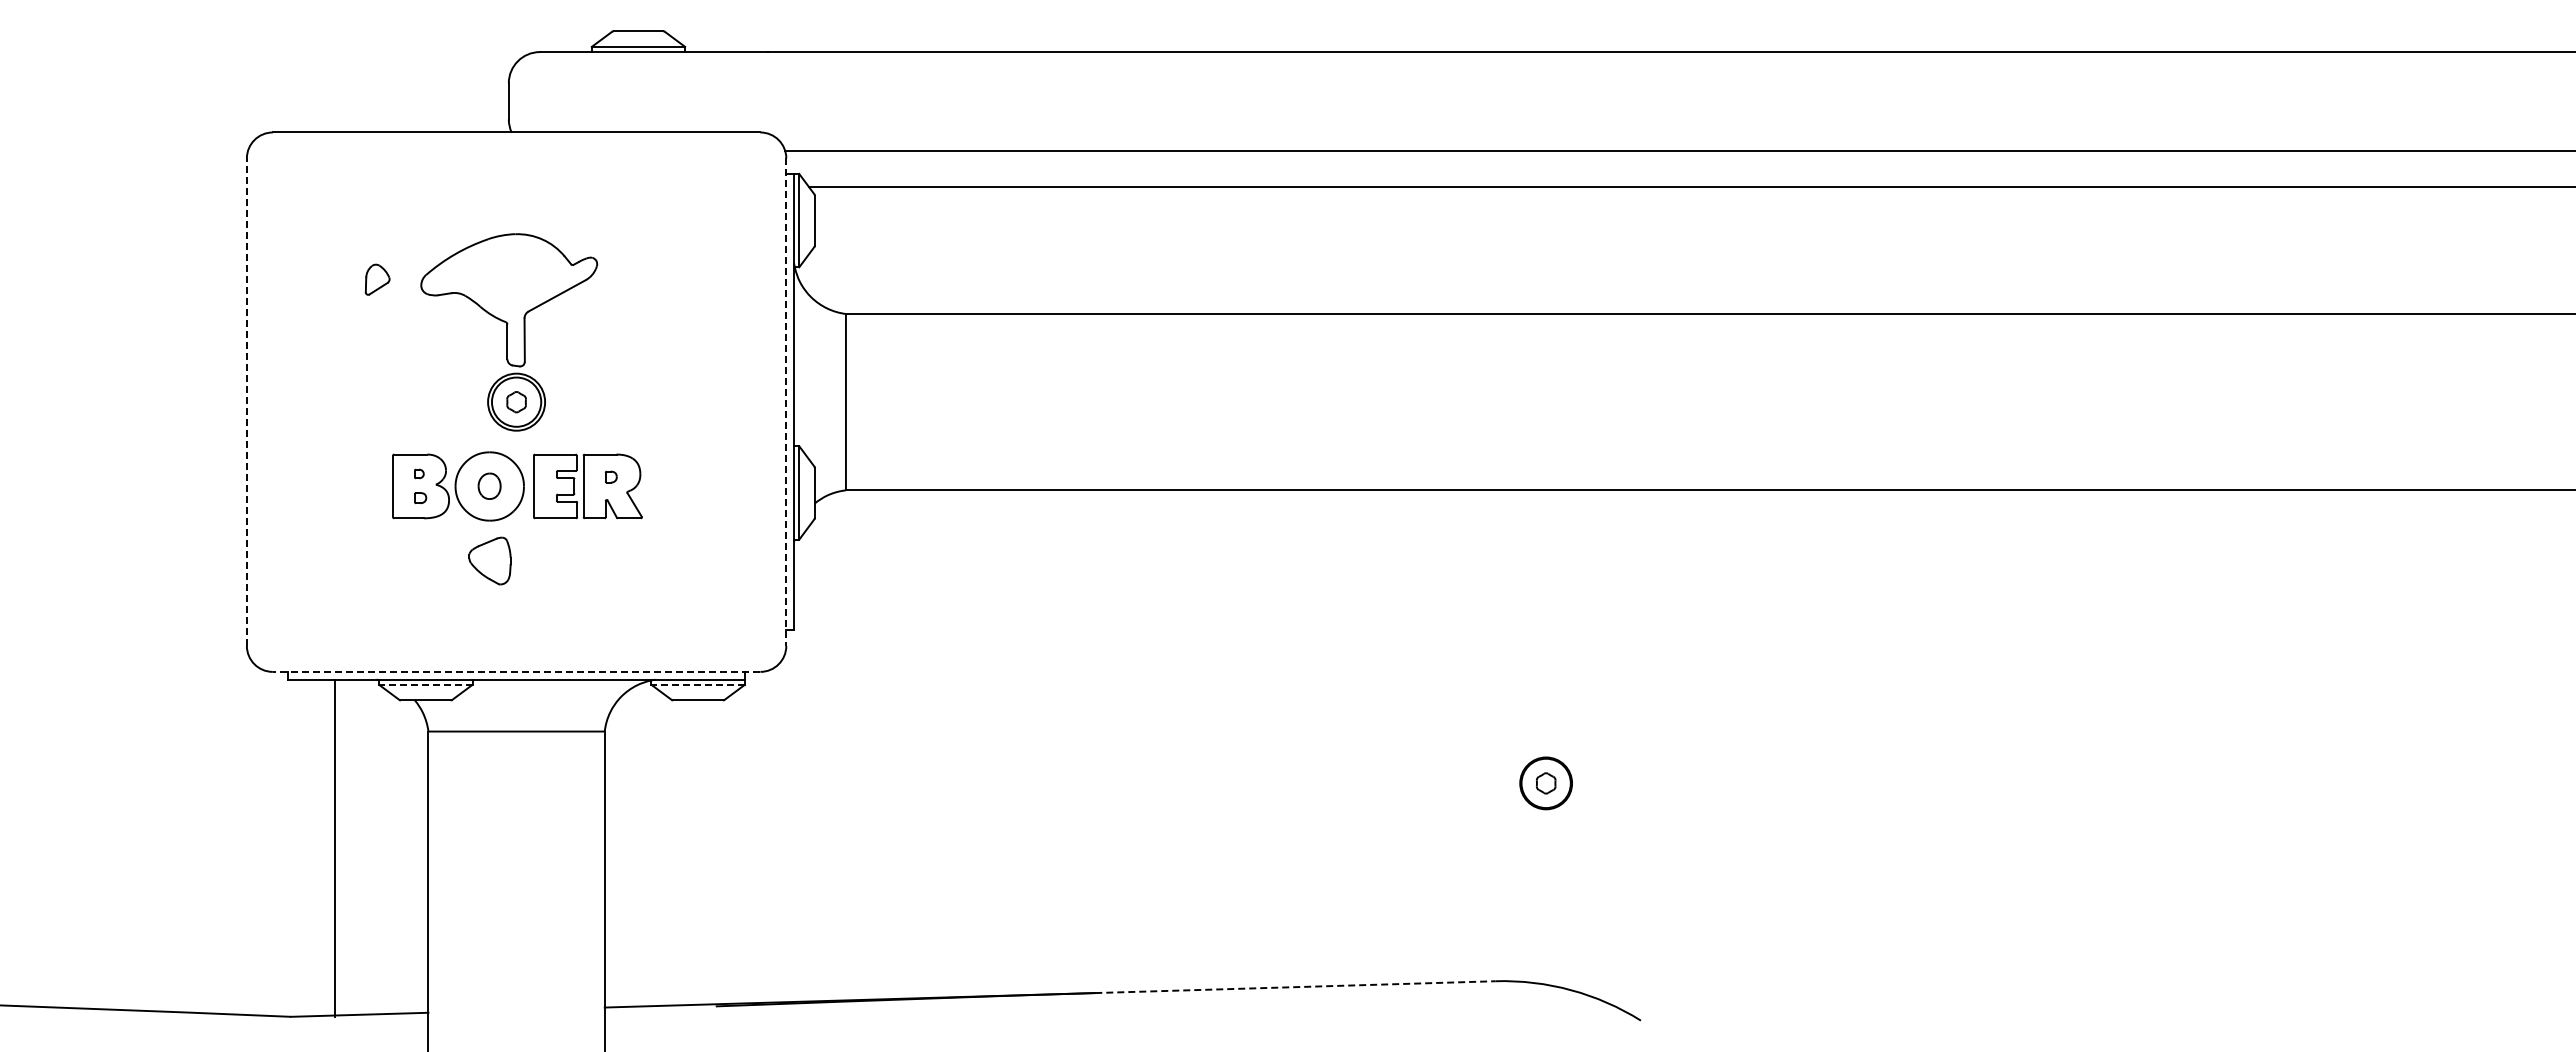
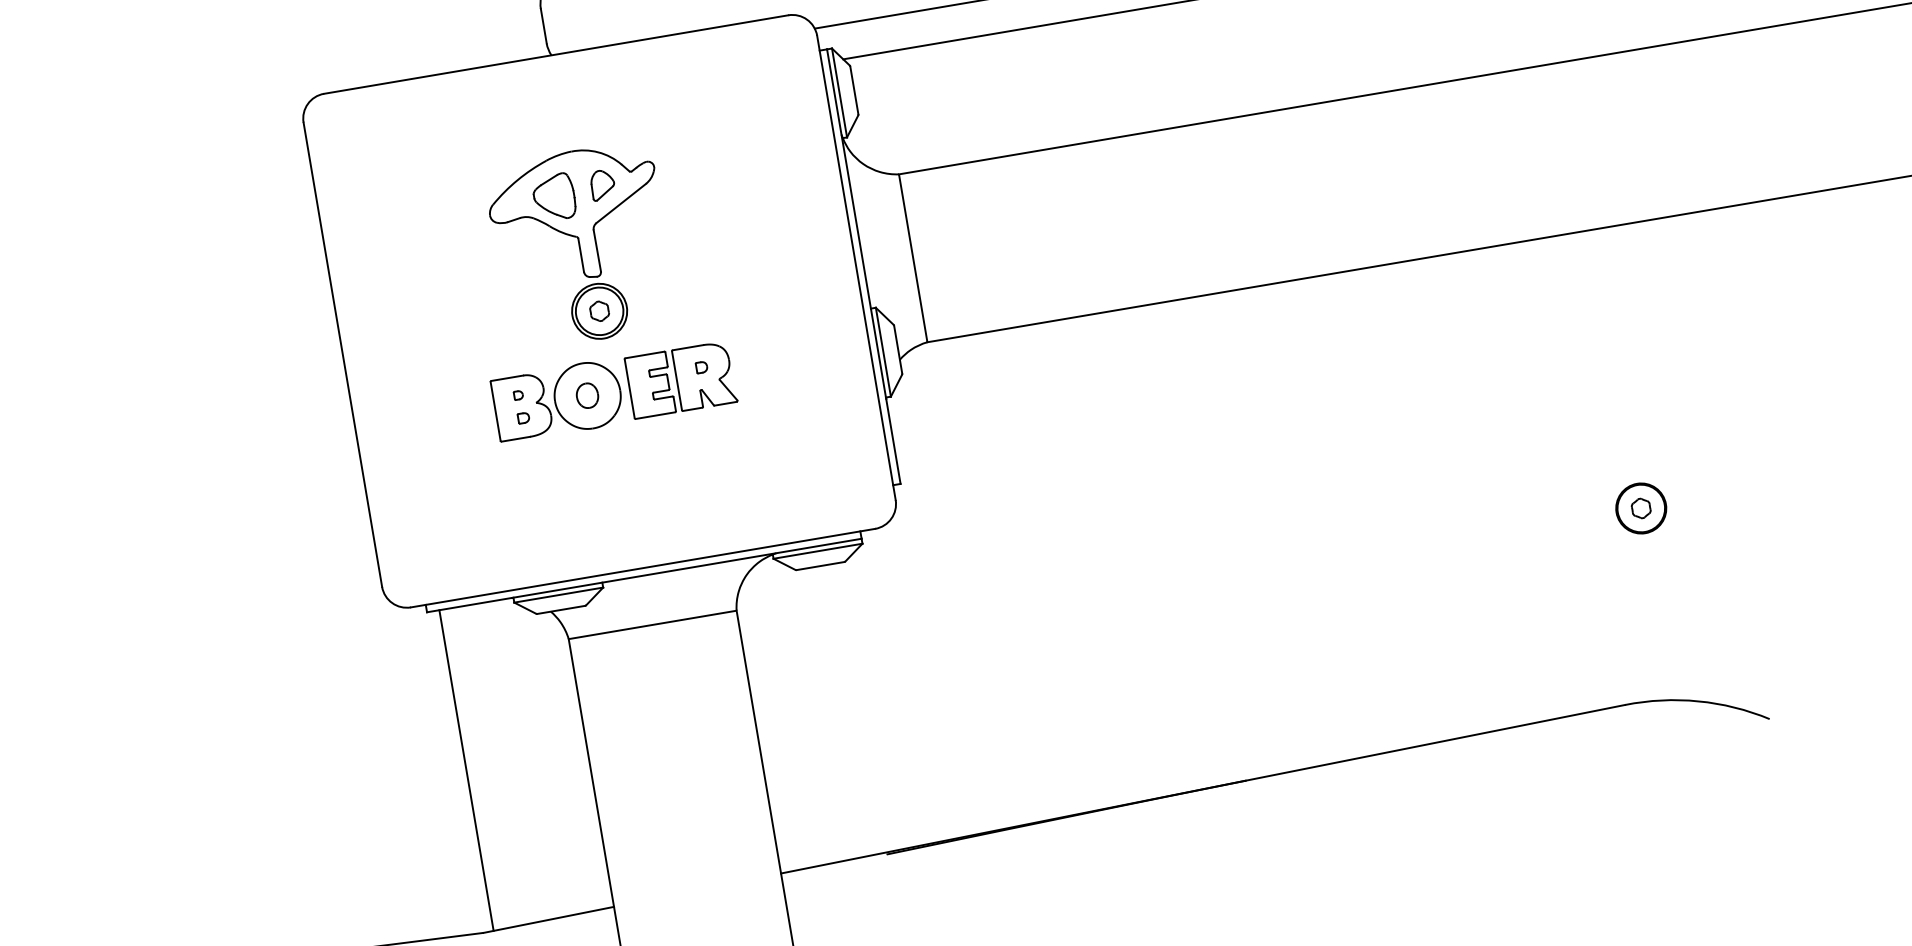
part: (377, 279) -> (602, 184), moved
line: (246, 402) -> (342, 355), dashed -> solid
line: (786, 402) -> (856, 268), dashed -> solid
part: (489, 560) -> (553, 197), moved
line: (516, 671) -> (642, 567), dashed -> solid
line: (425, 684) -> (558, 594), dashed -> solid
line: (698, 684) -> (818, 550), dashed -> solid
line: (335, 847) -> (466, 769), moved
line: (1295, 987) -> (1435, 743), dashed -> solid

